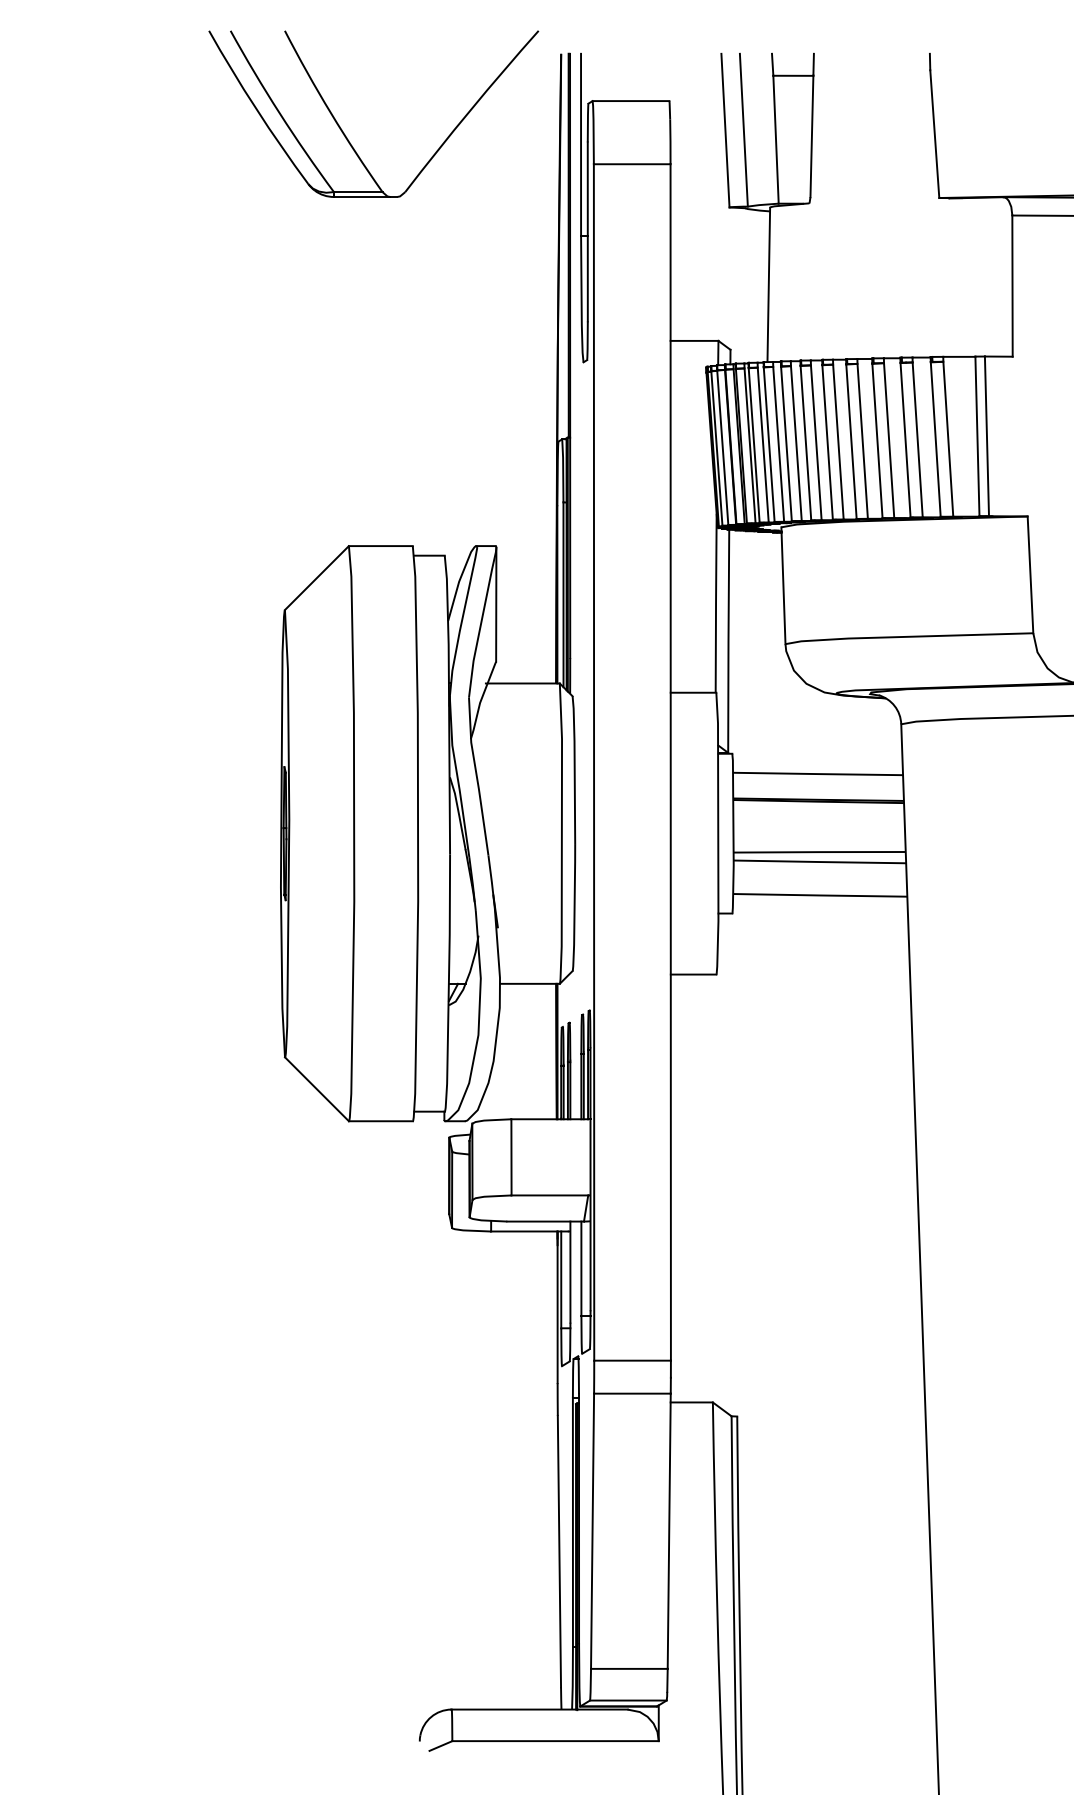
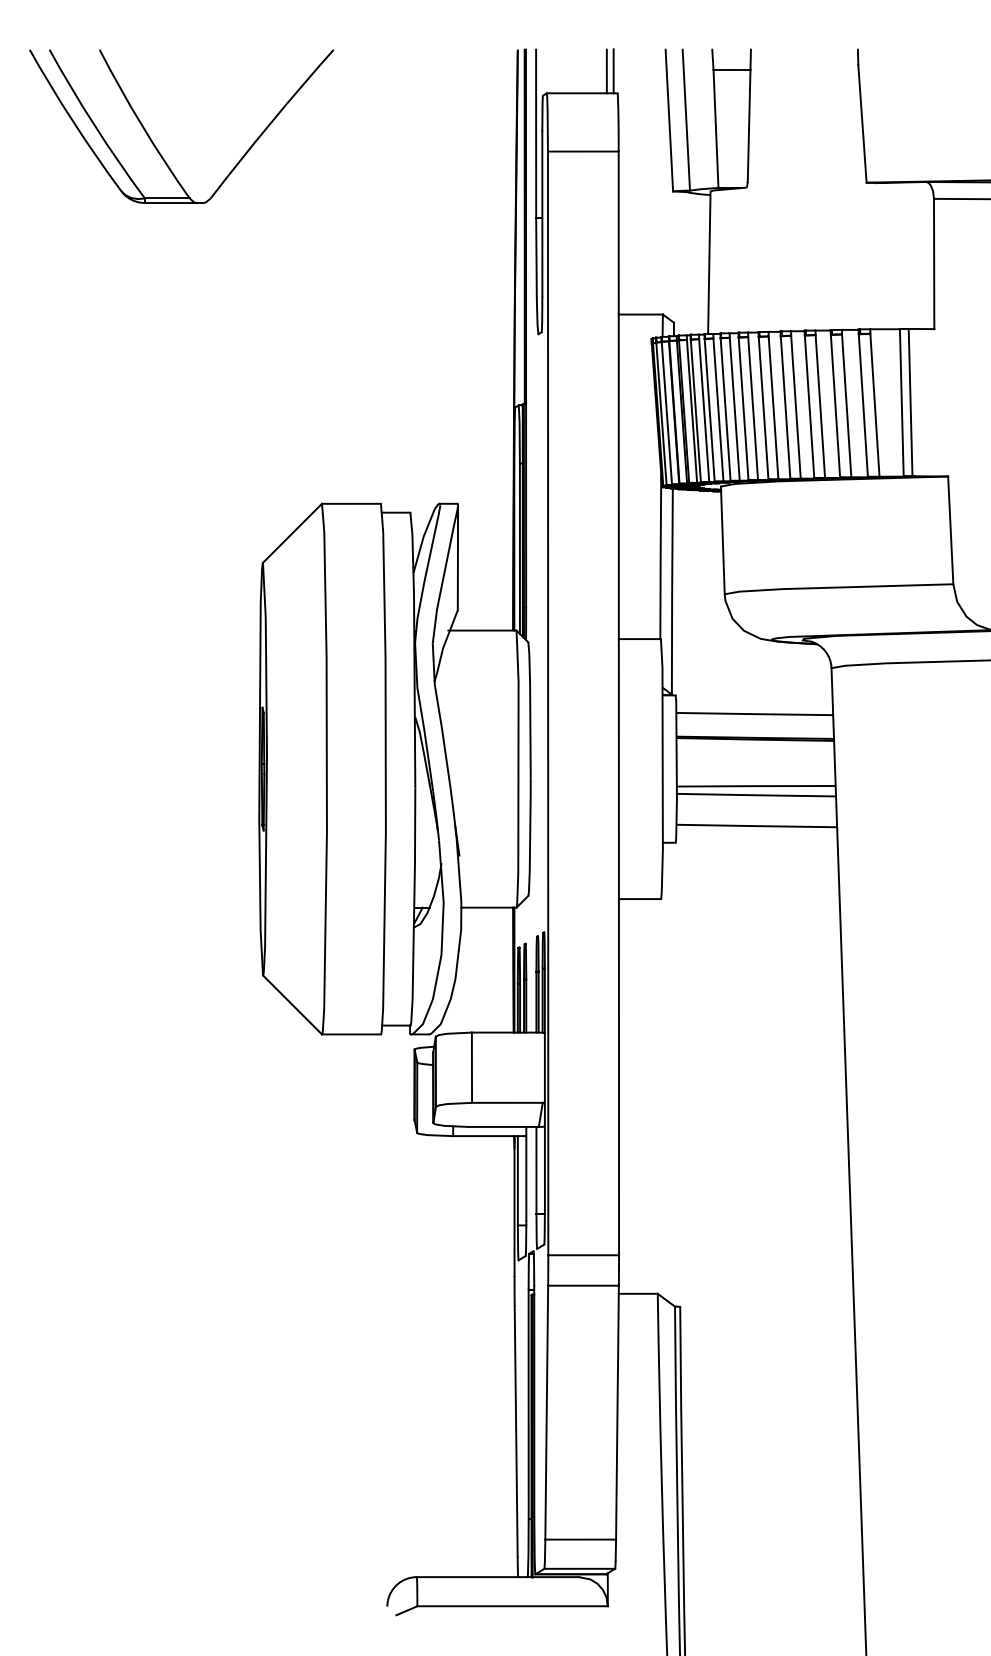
line: (657, 77) -> (606, 71), added
line: (665, 77) -> (614, 71), added
part: (342, 129) -> (152, 140), moved

